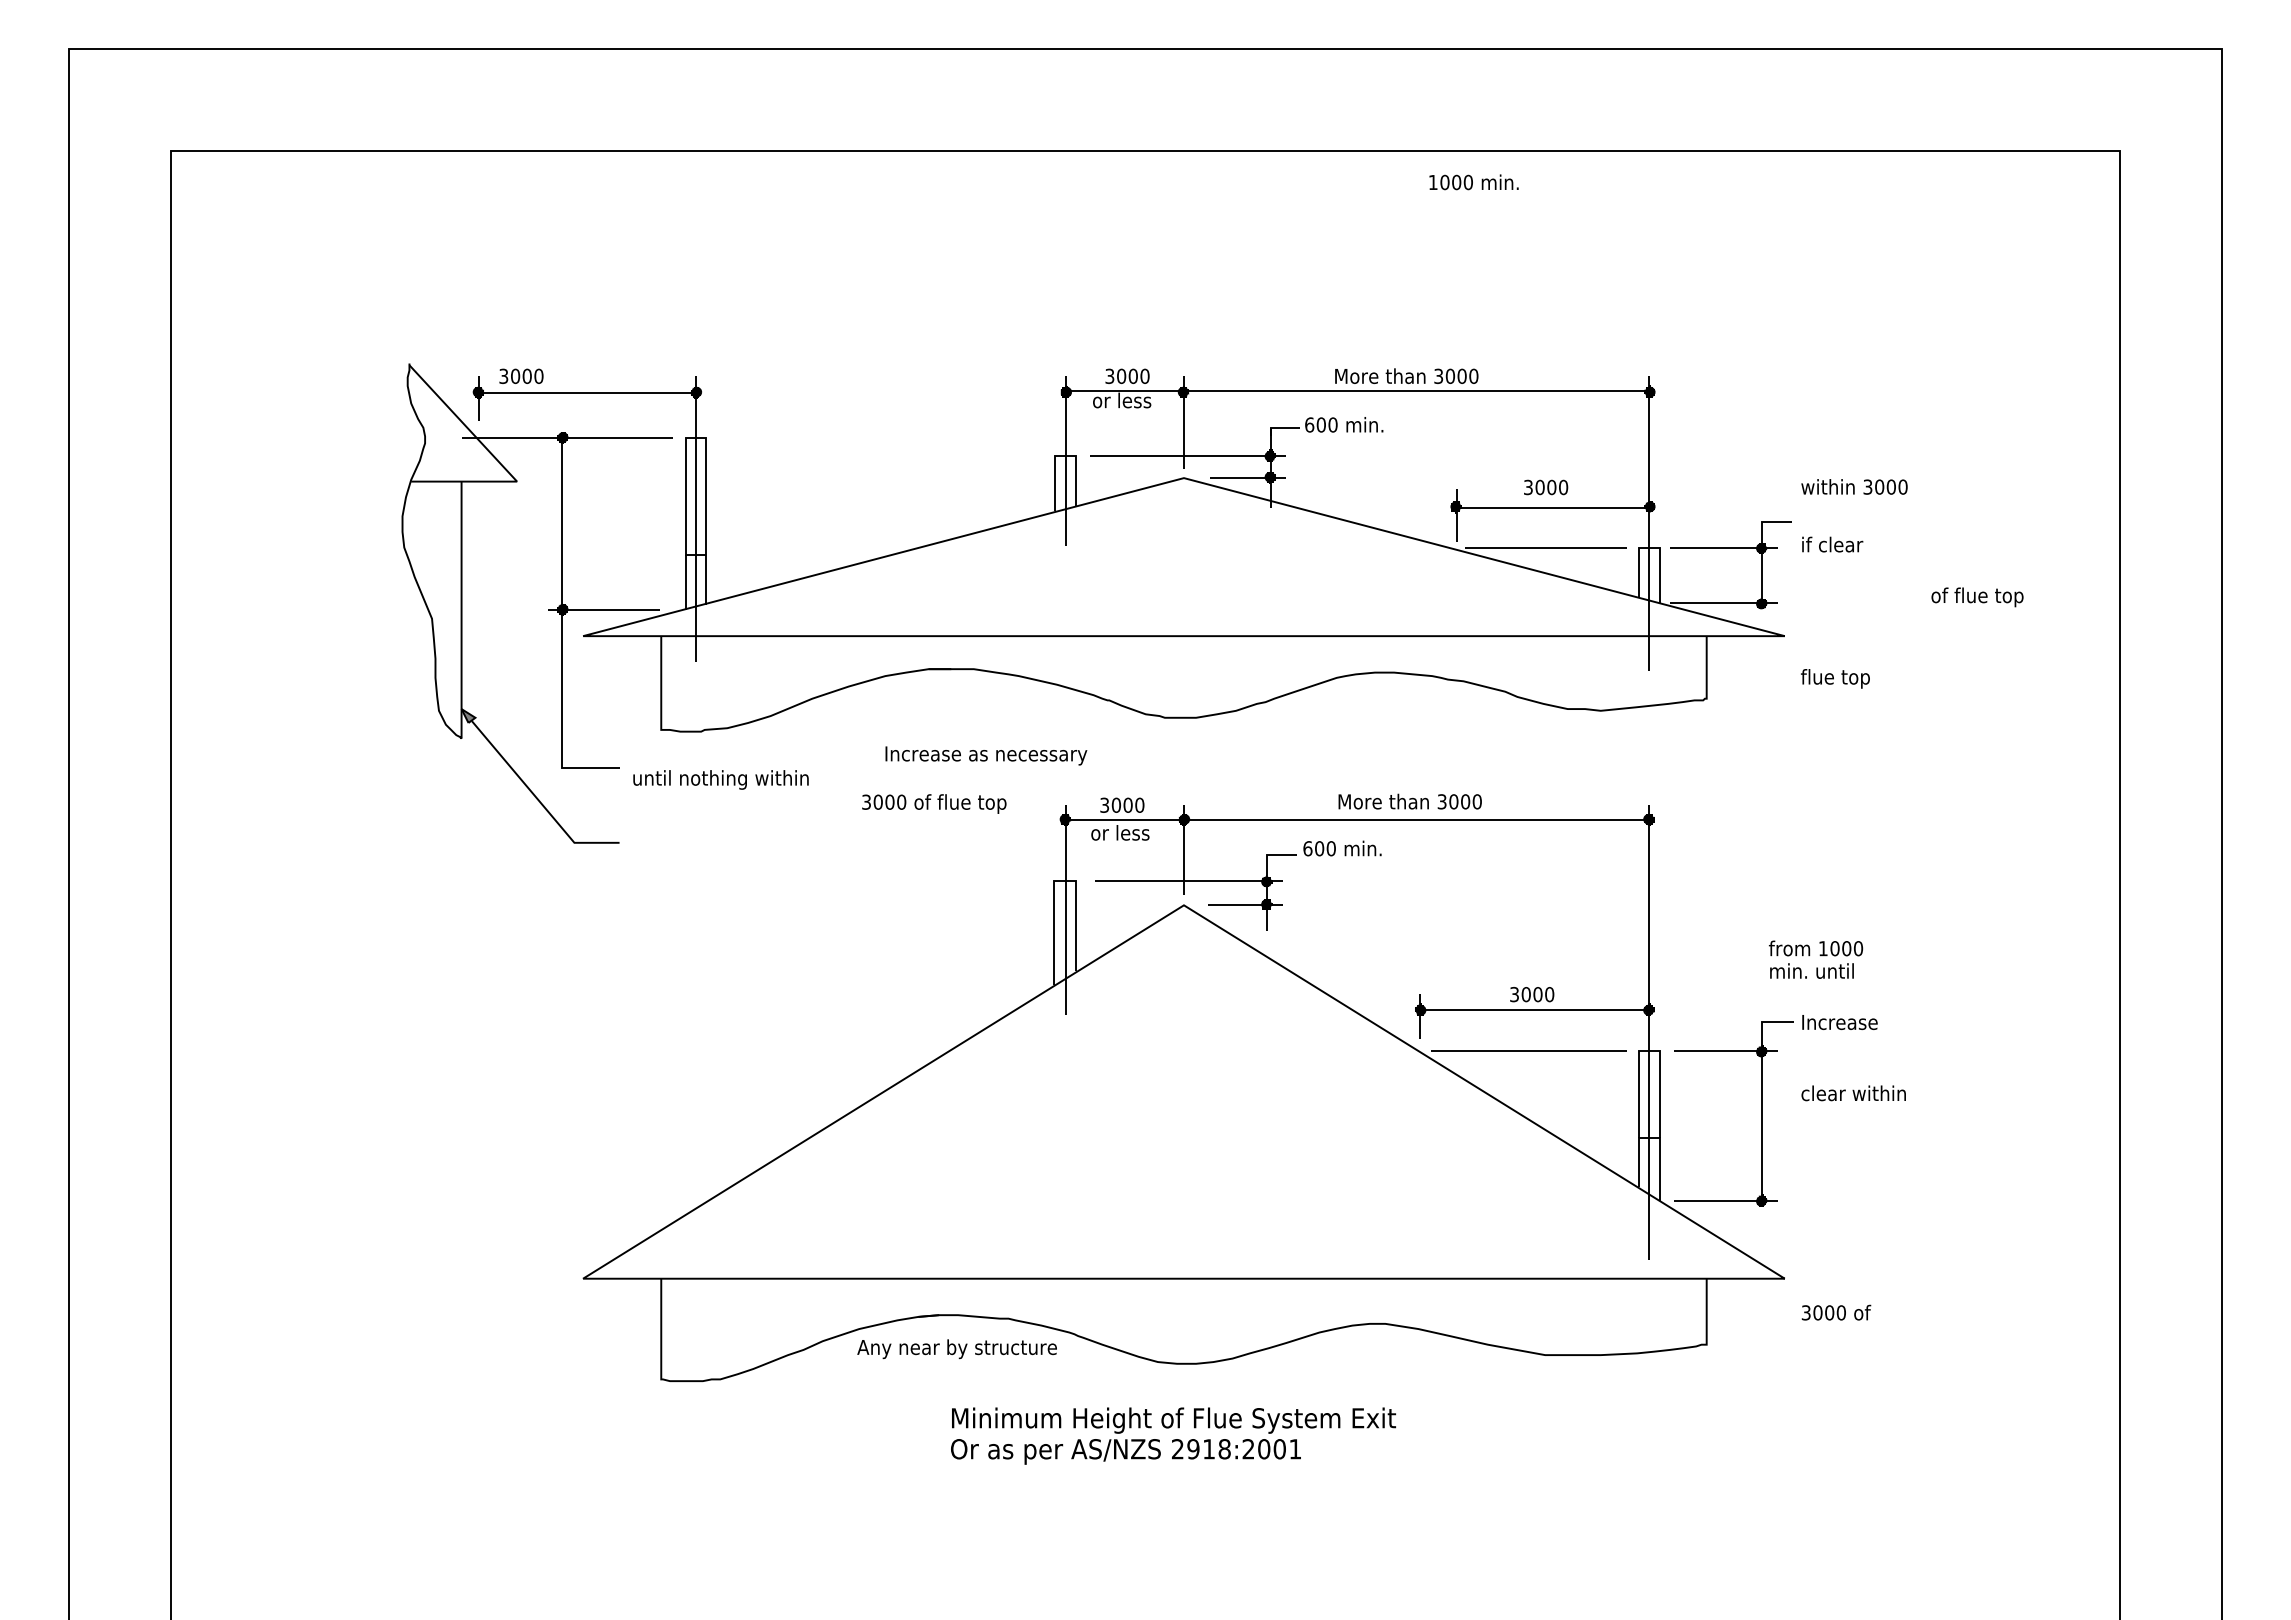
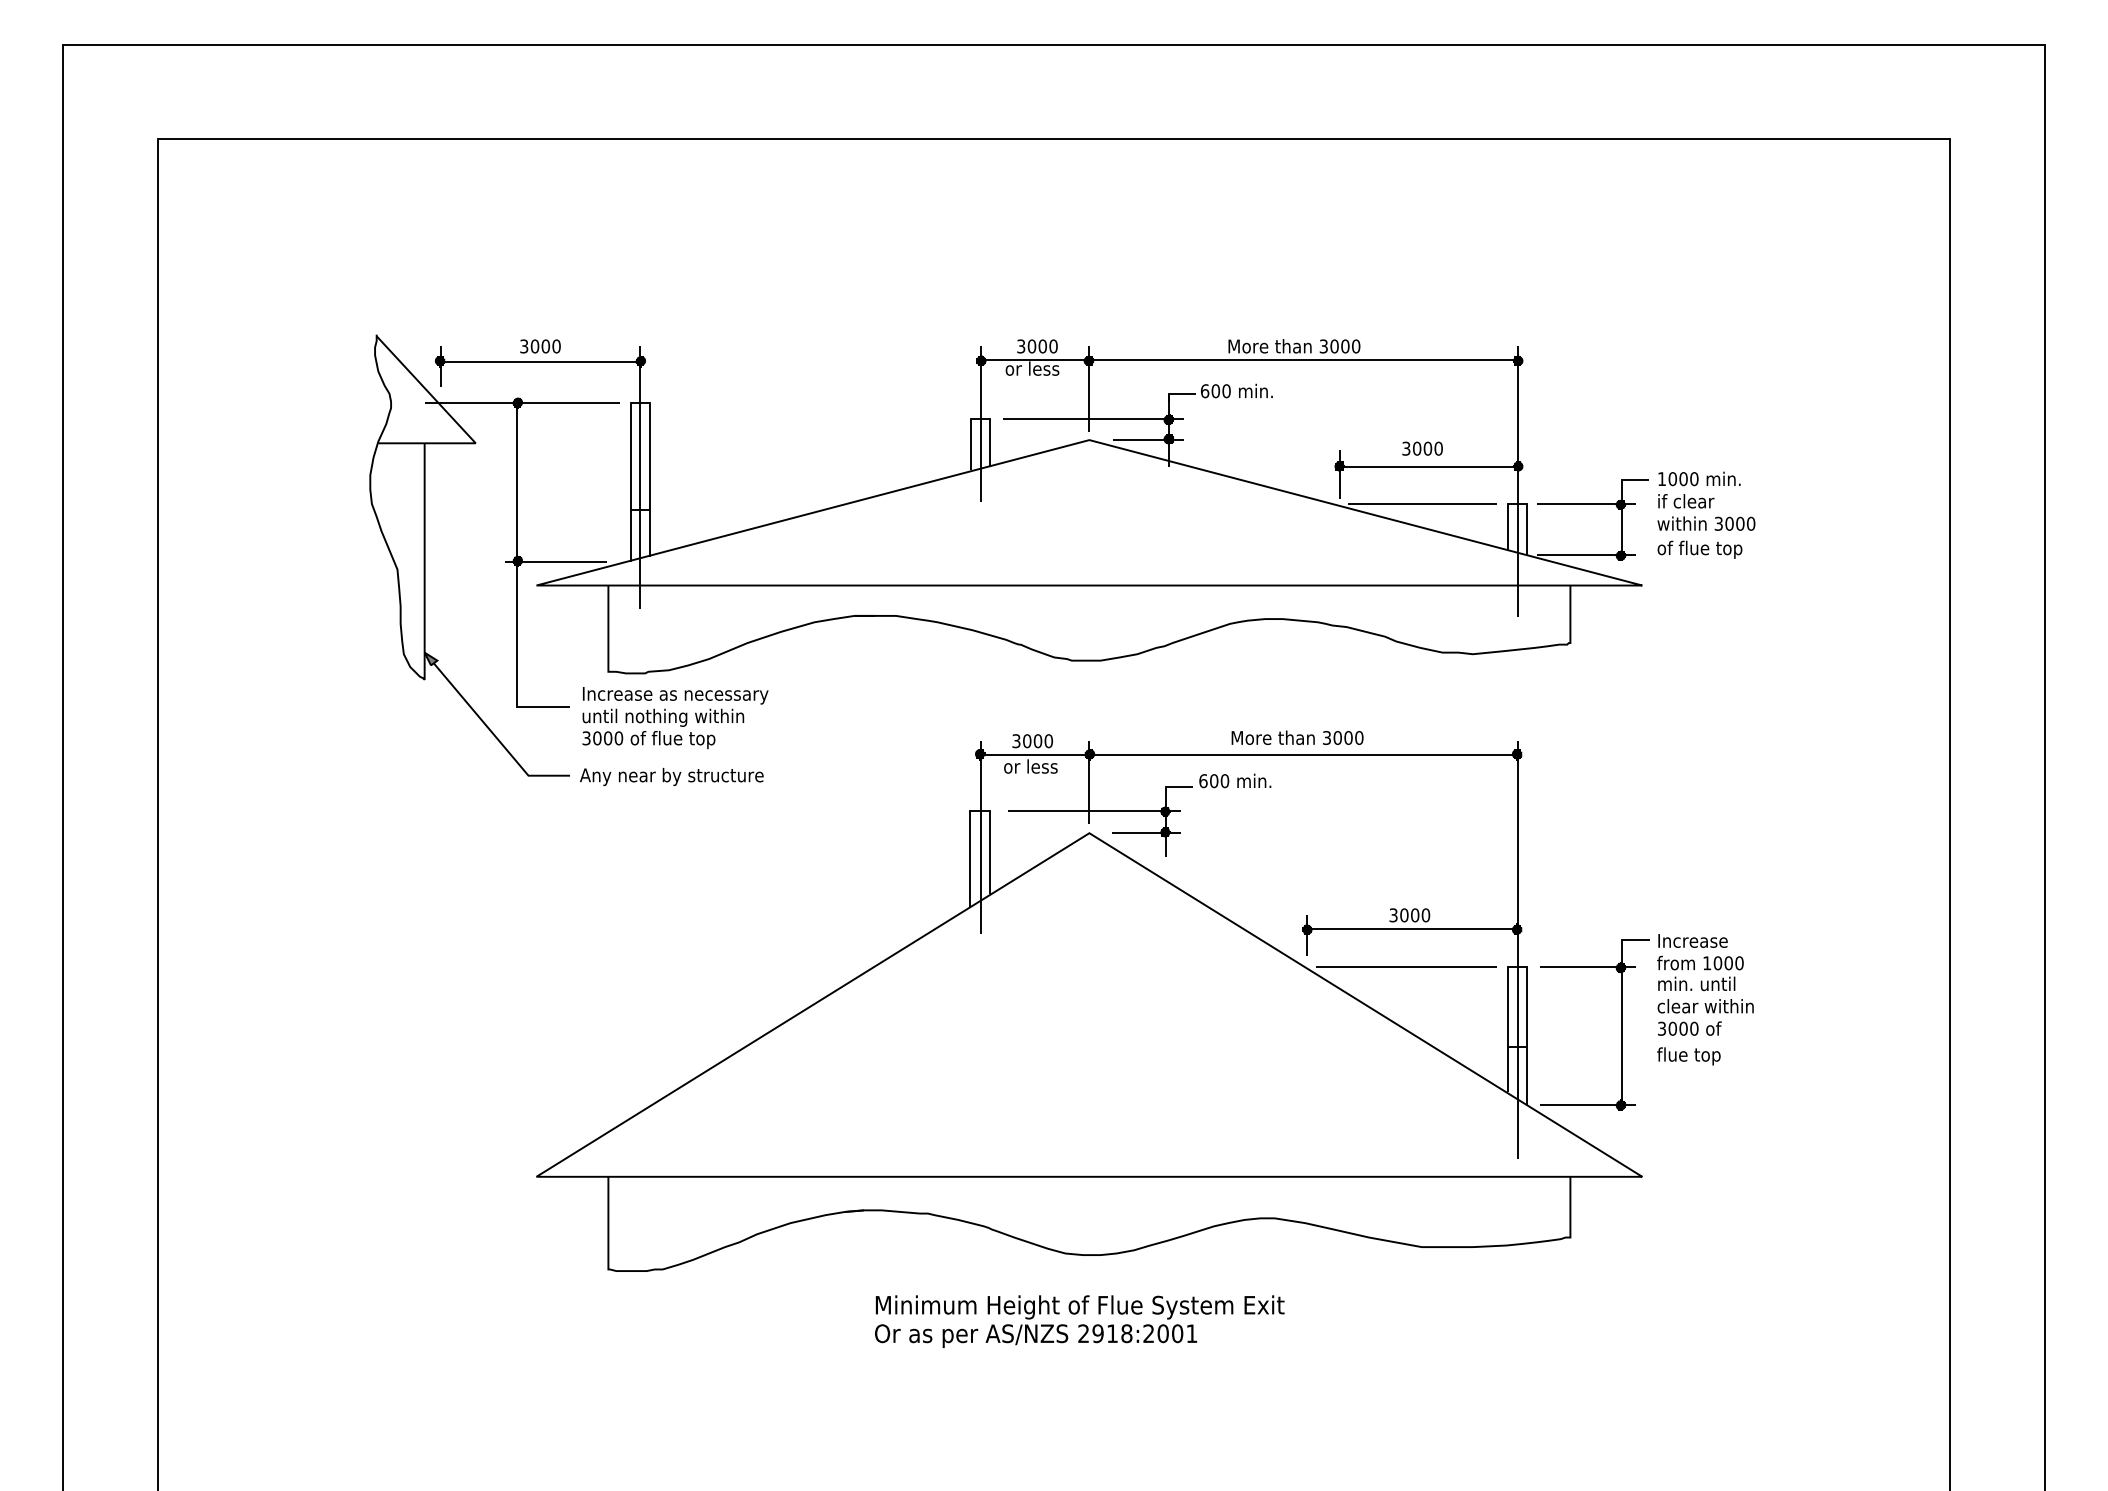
text: (1473, 182) -> (1699, 479), moved
text: (521, 375) -> (540, 345), moved
text: (1854, 486) -> (1706, 523), moved
text: (1977, 597) -> (1699, 549), moved
text: (1835, 678) -> (1688, 1056), moved
text: (986, 755) -> (675, 695), moved
text: (934, 803) -> (649, 739), moved
text: (1815, 959) -> (1699, 973), moved
text: (1836, 1312) -> (1689, 1028), moved
text: (956, 1349) -> (671, 777), moved

